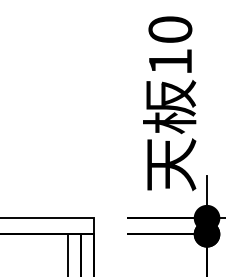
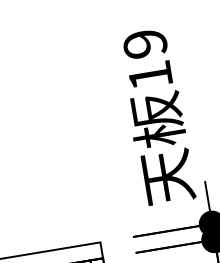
text: (170, 29) -> (145, 43), 10 -> 19

